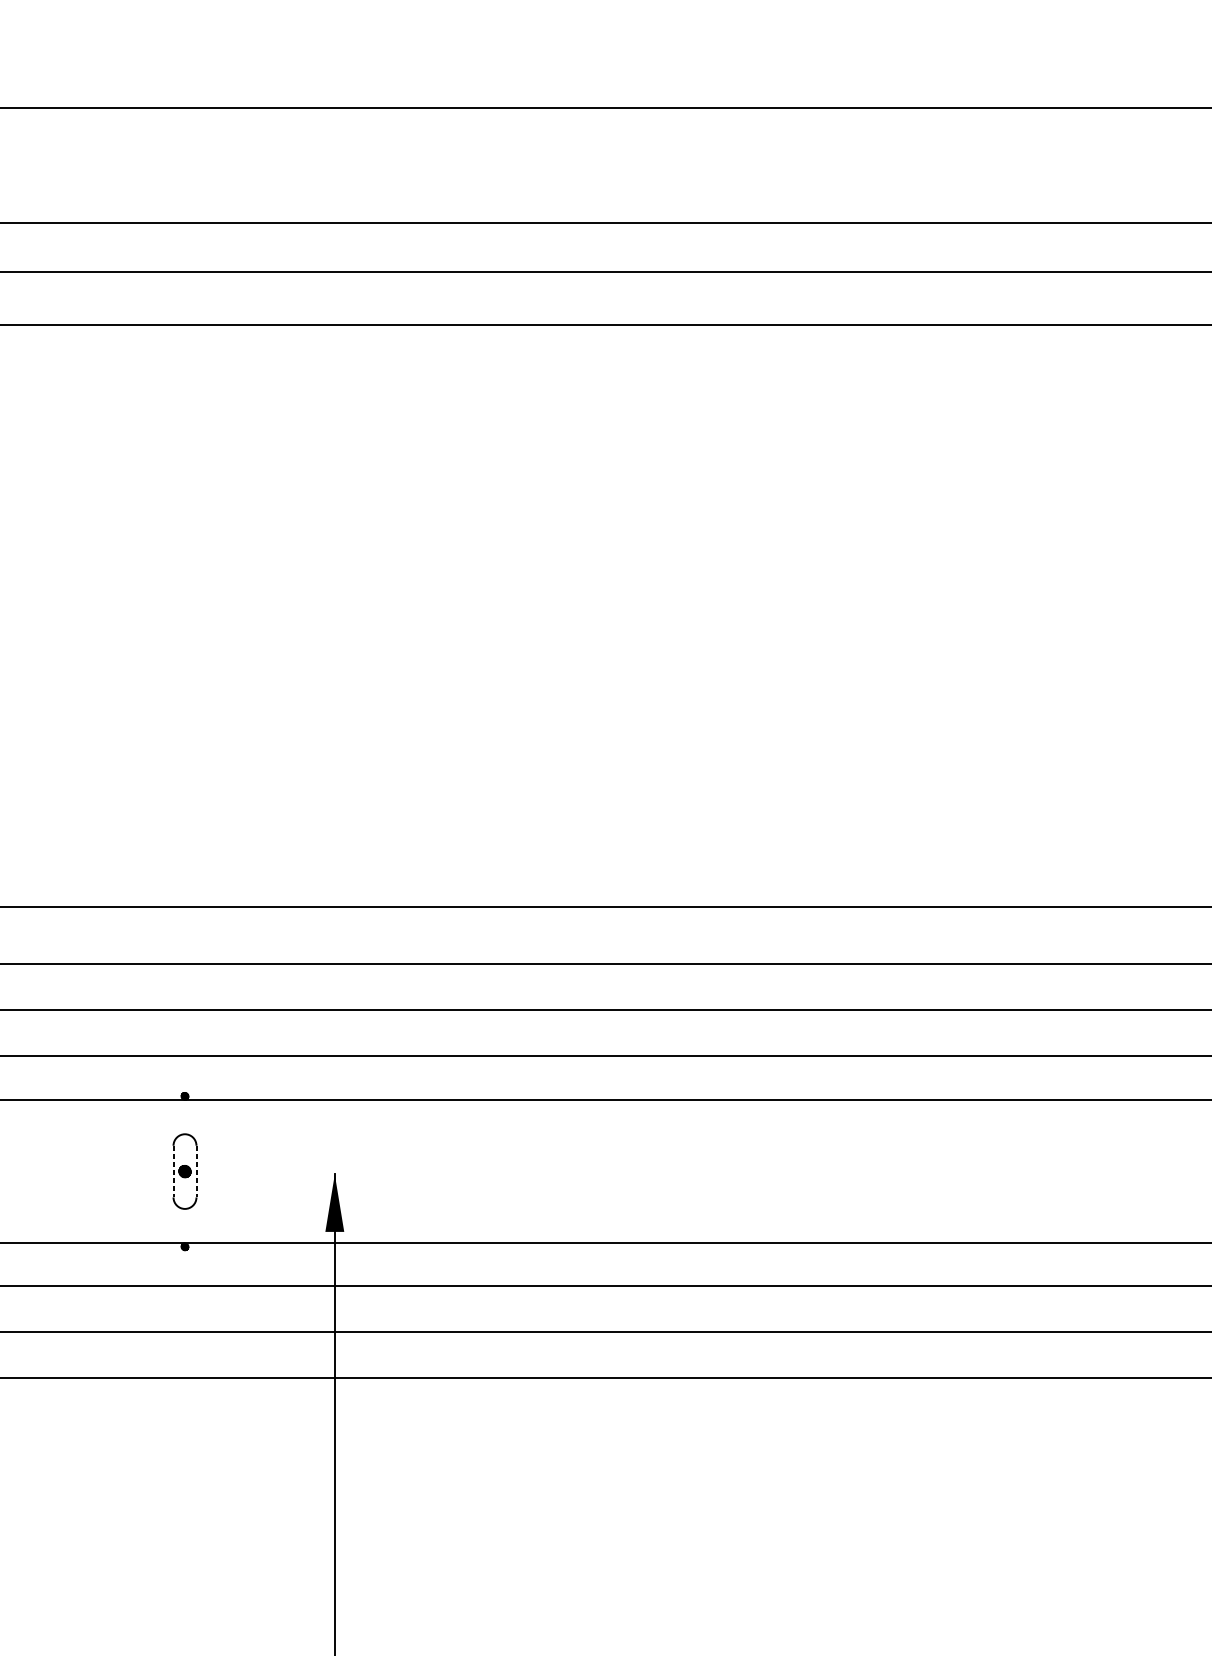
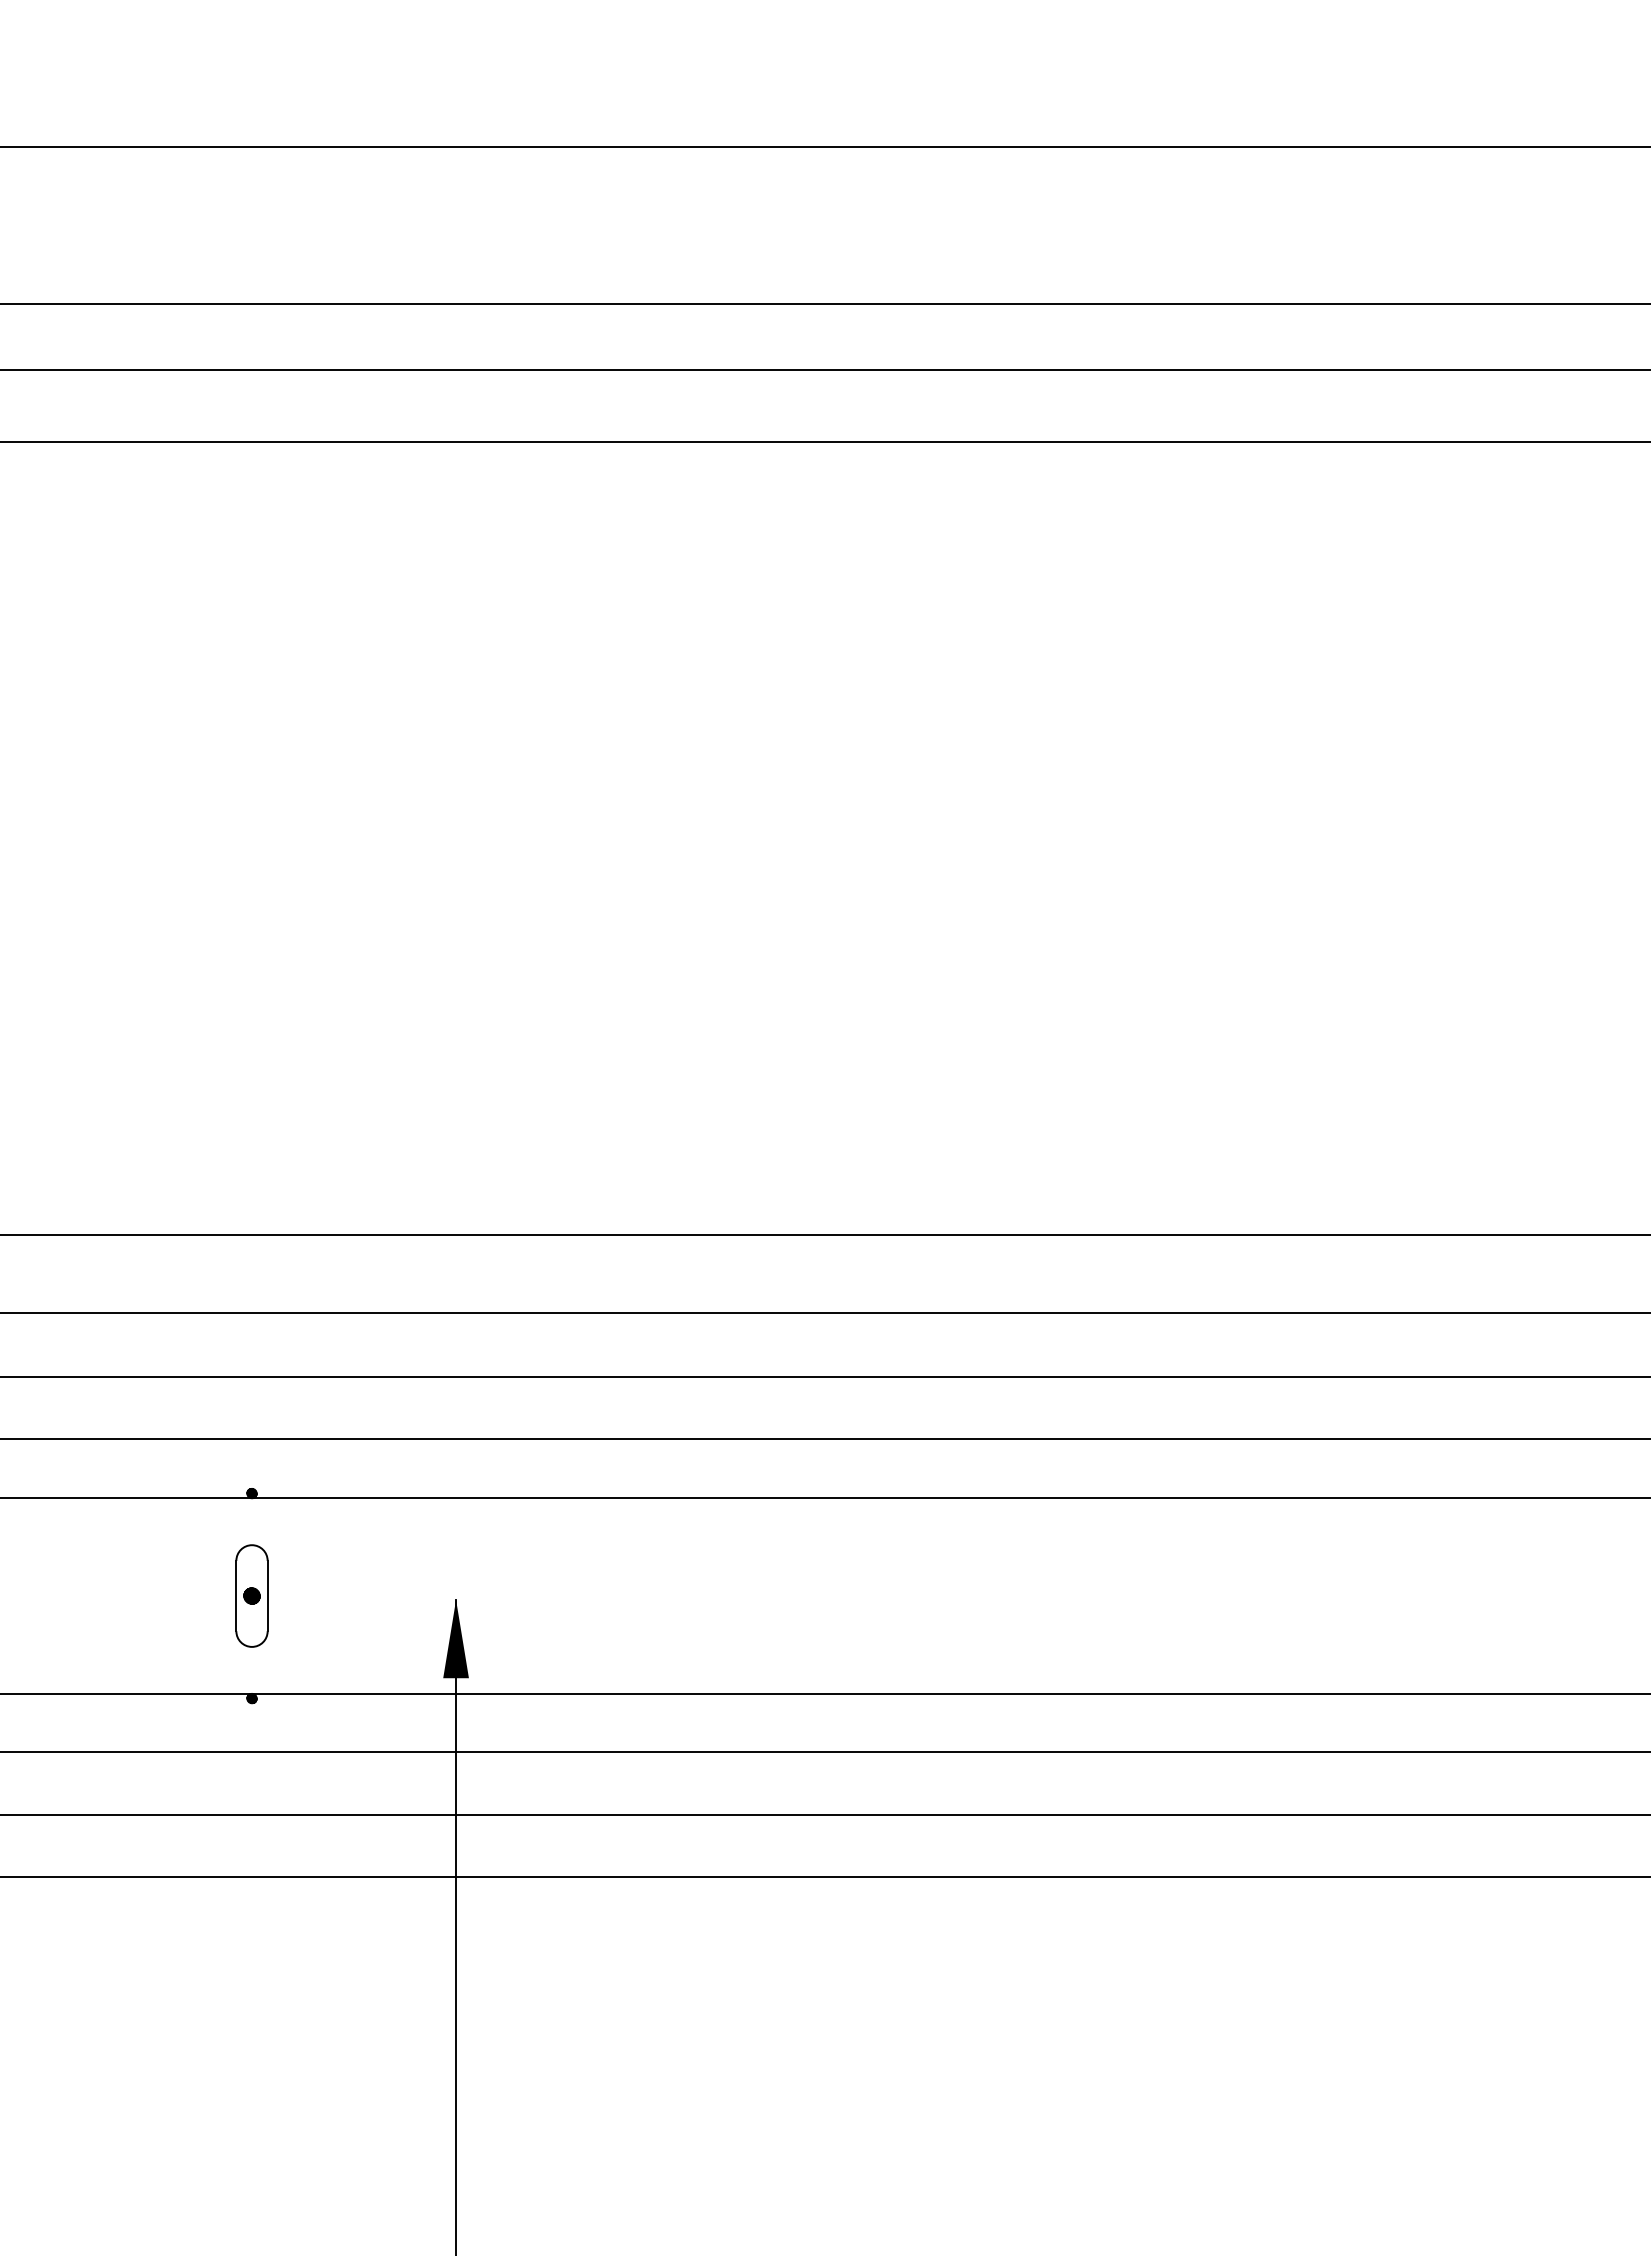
line: (173, 1171) -> (236, 1596), dashed -> solid
line: (196, 1171) -> (267, 1596), dashed -> solid

